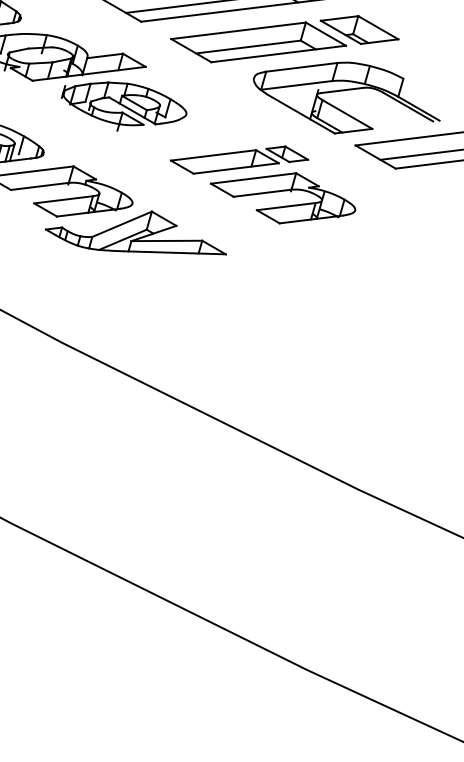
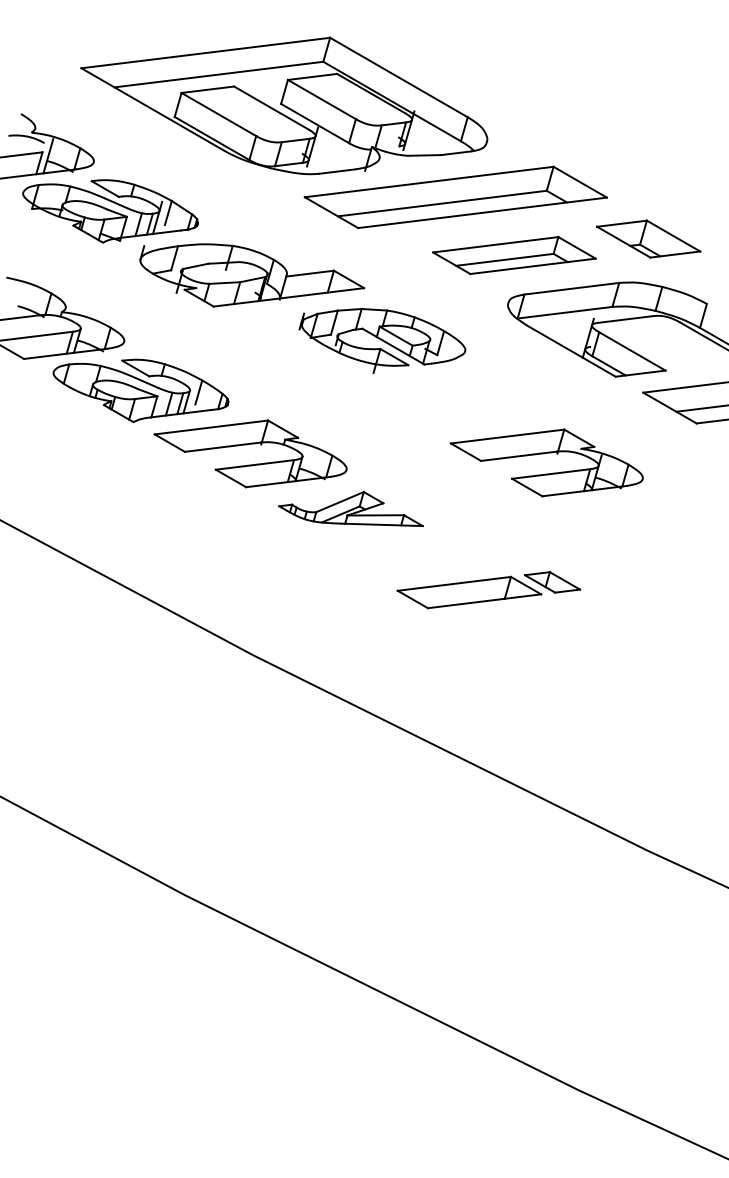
part: (258, 42) -> (514, 255), size x0.7
part: (124, 106) -> (382, 340), moved
part: (239, 160) -> (488, 590), moved
part: (135, 232) -> (350, 508), size x0.6

